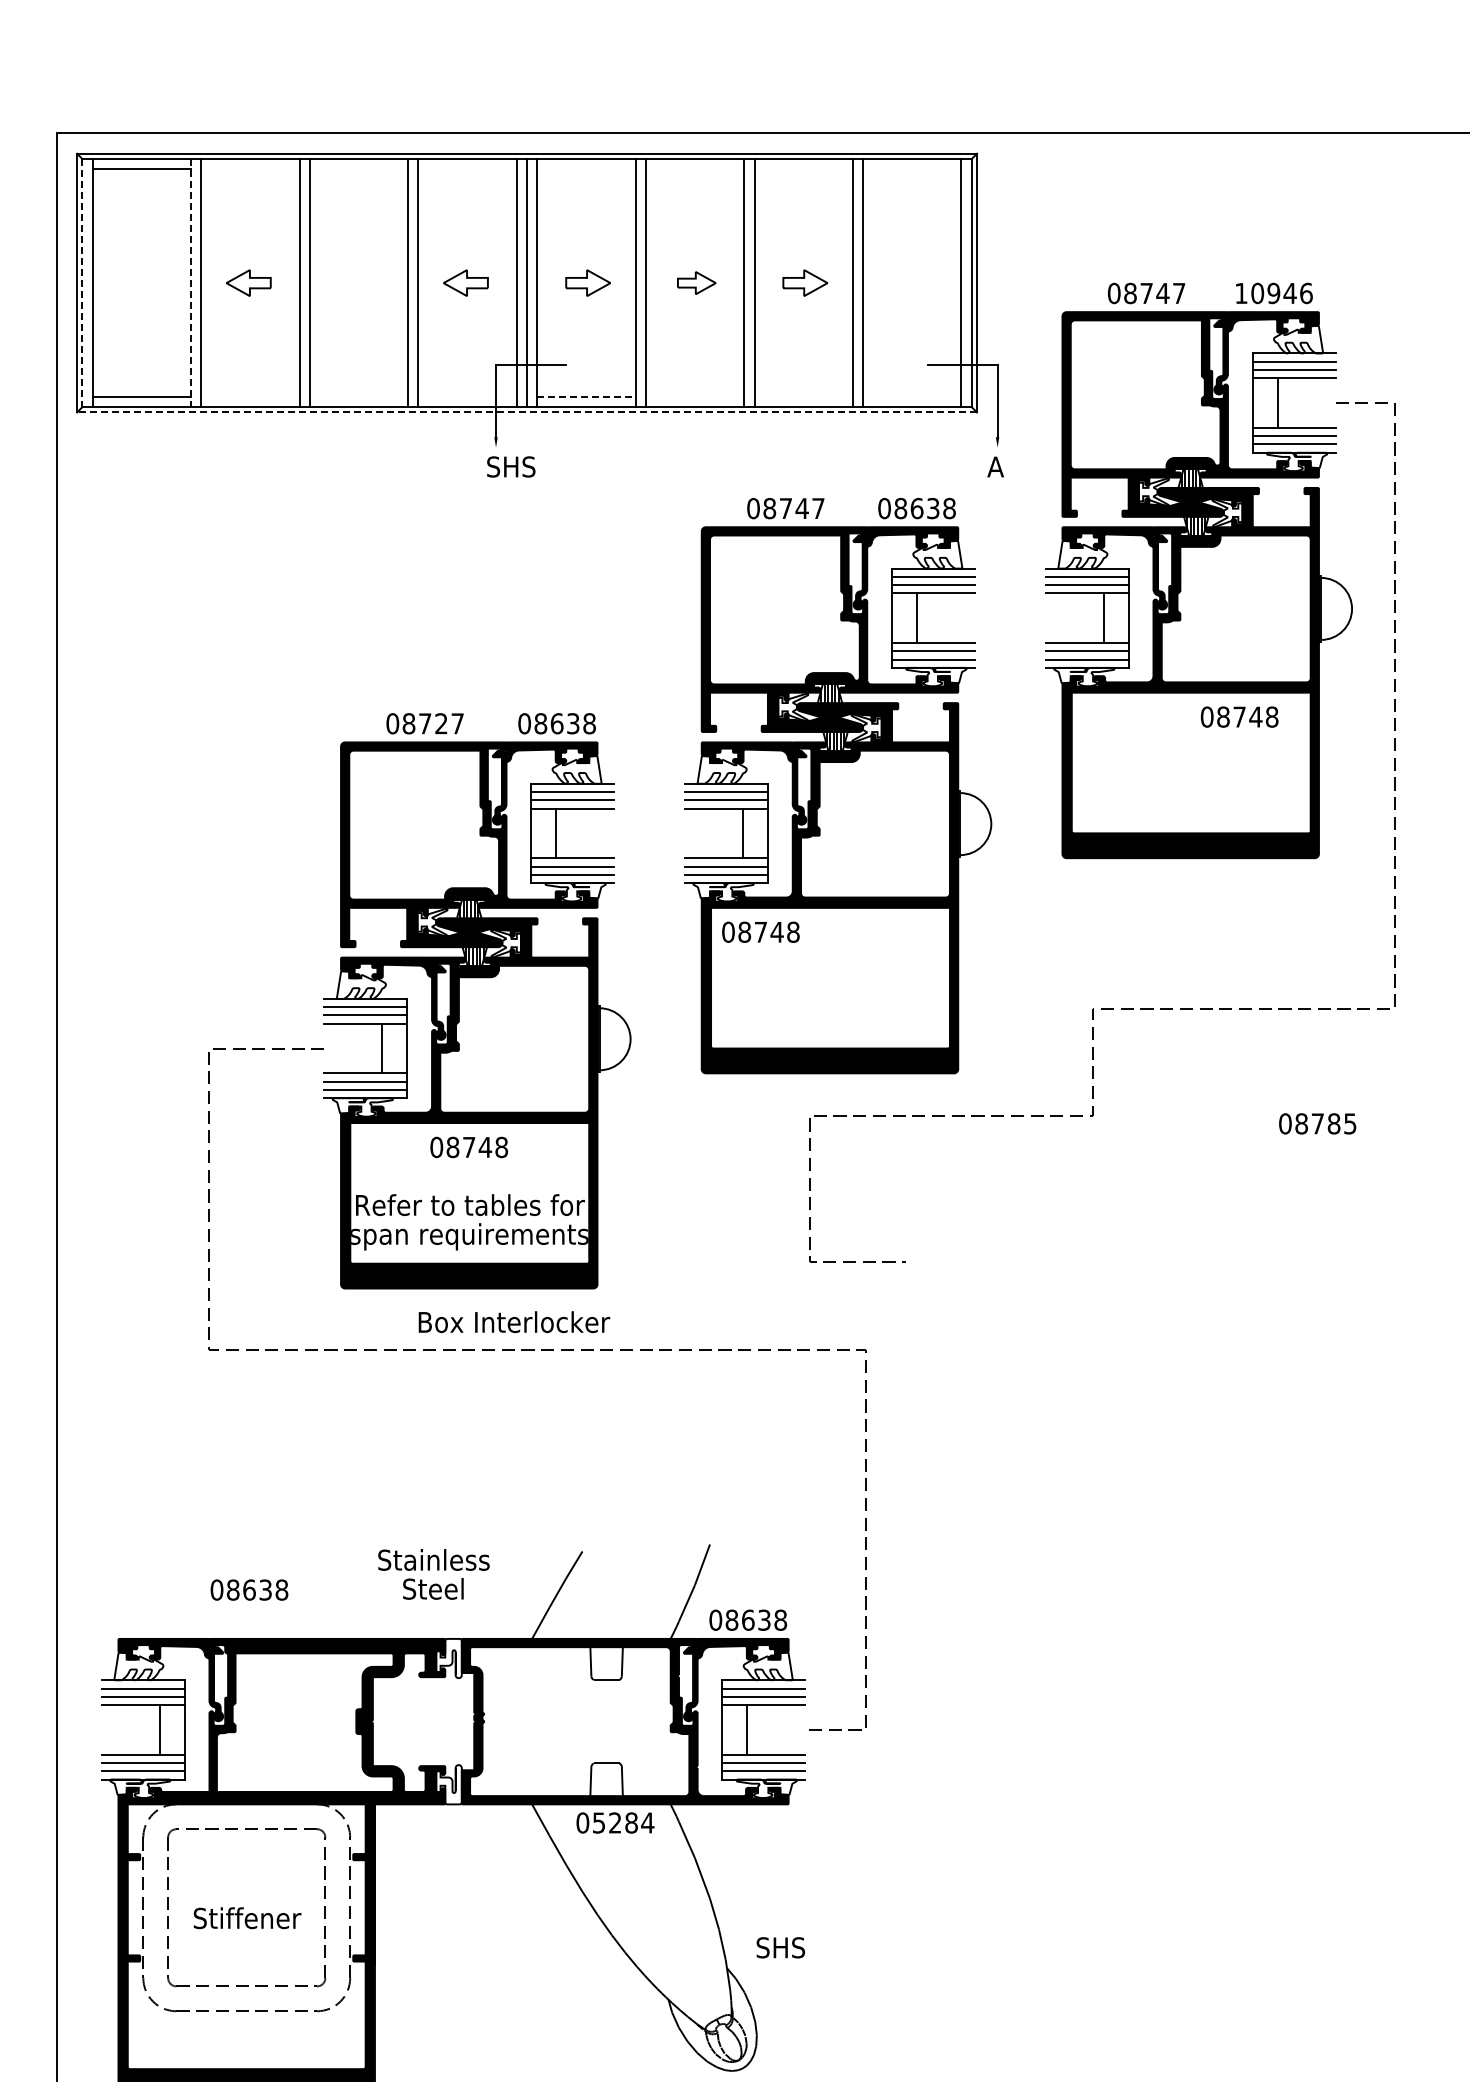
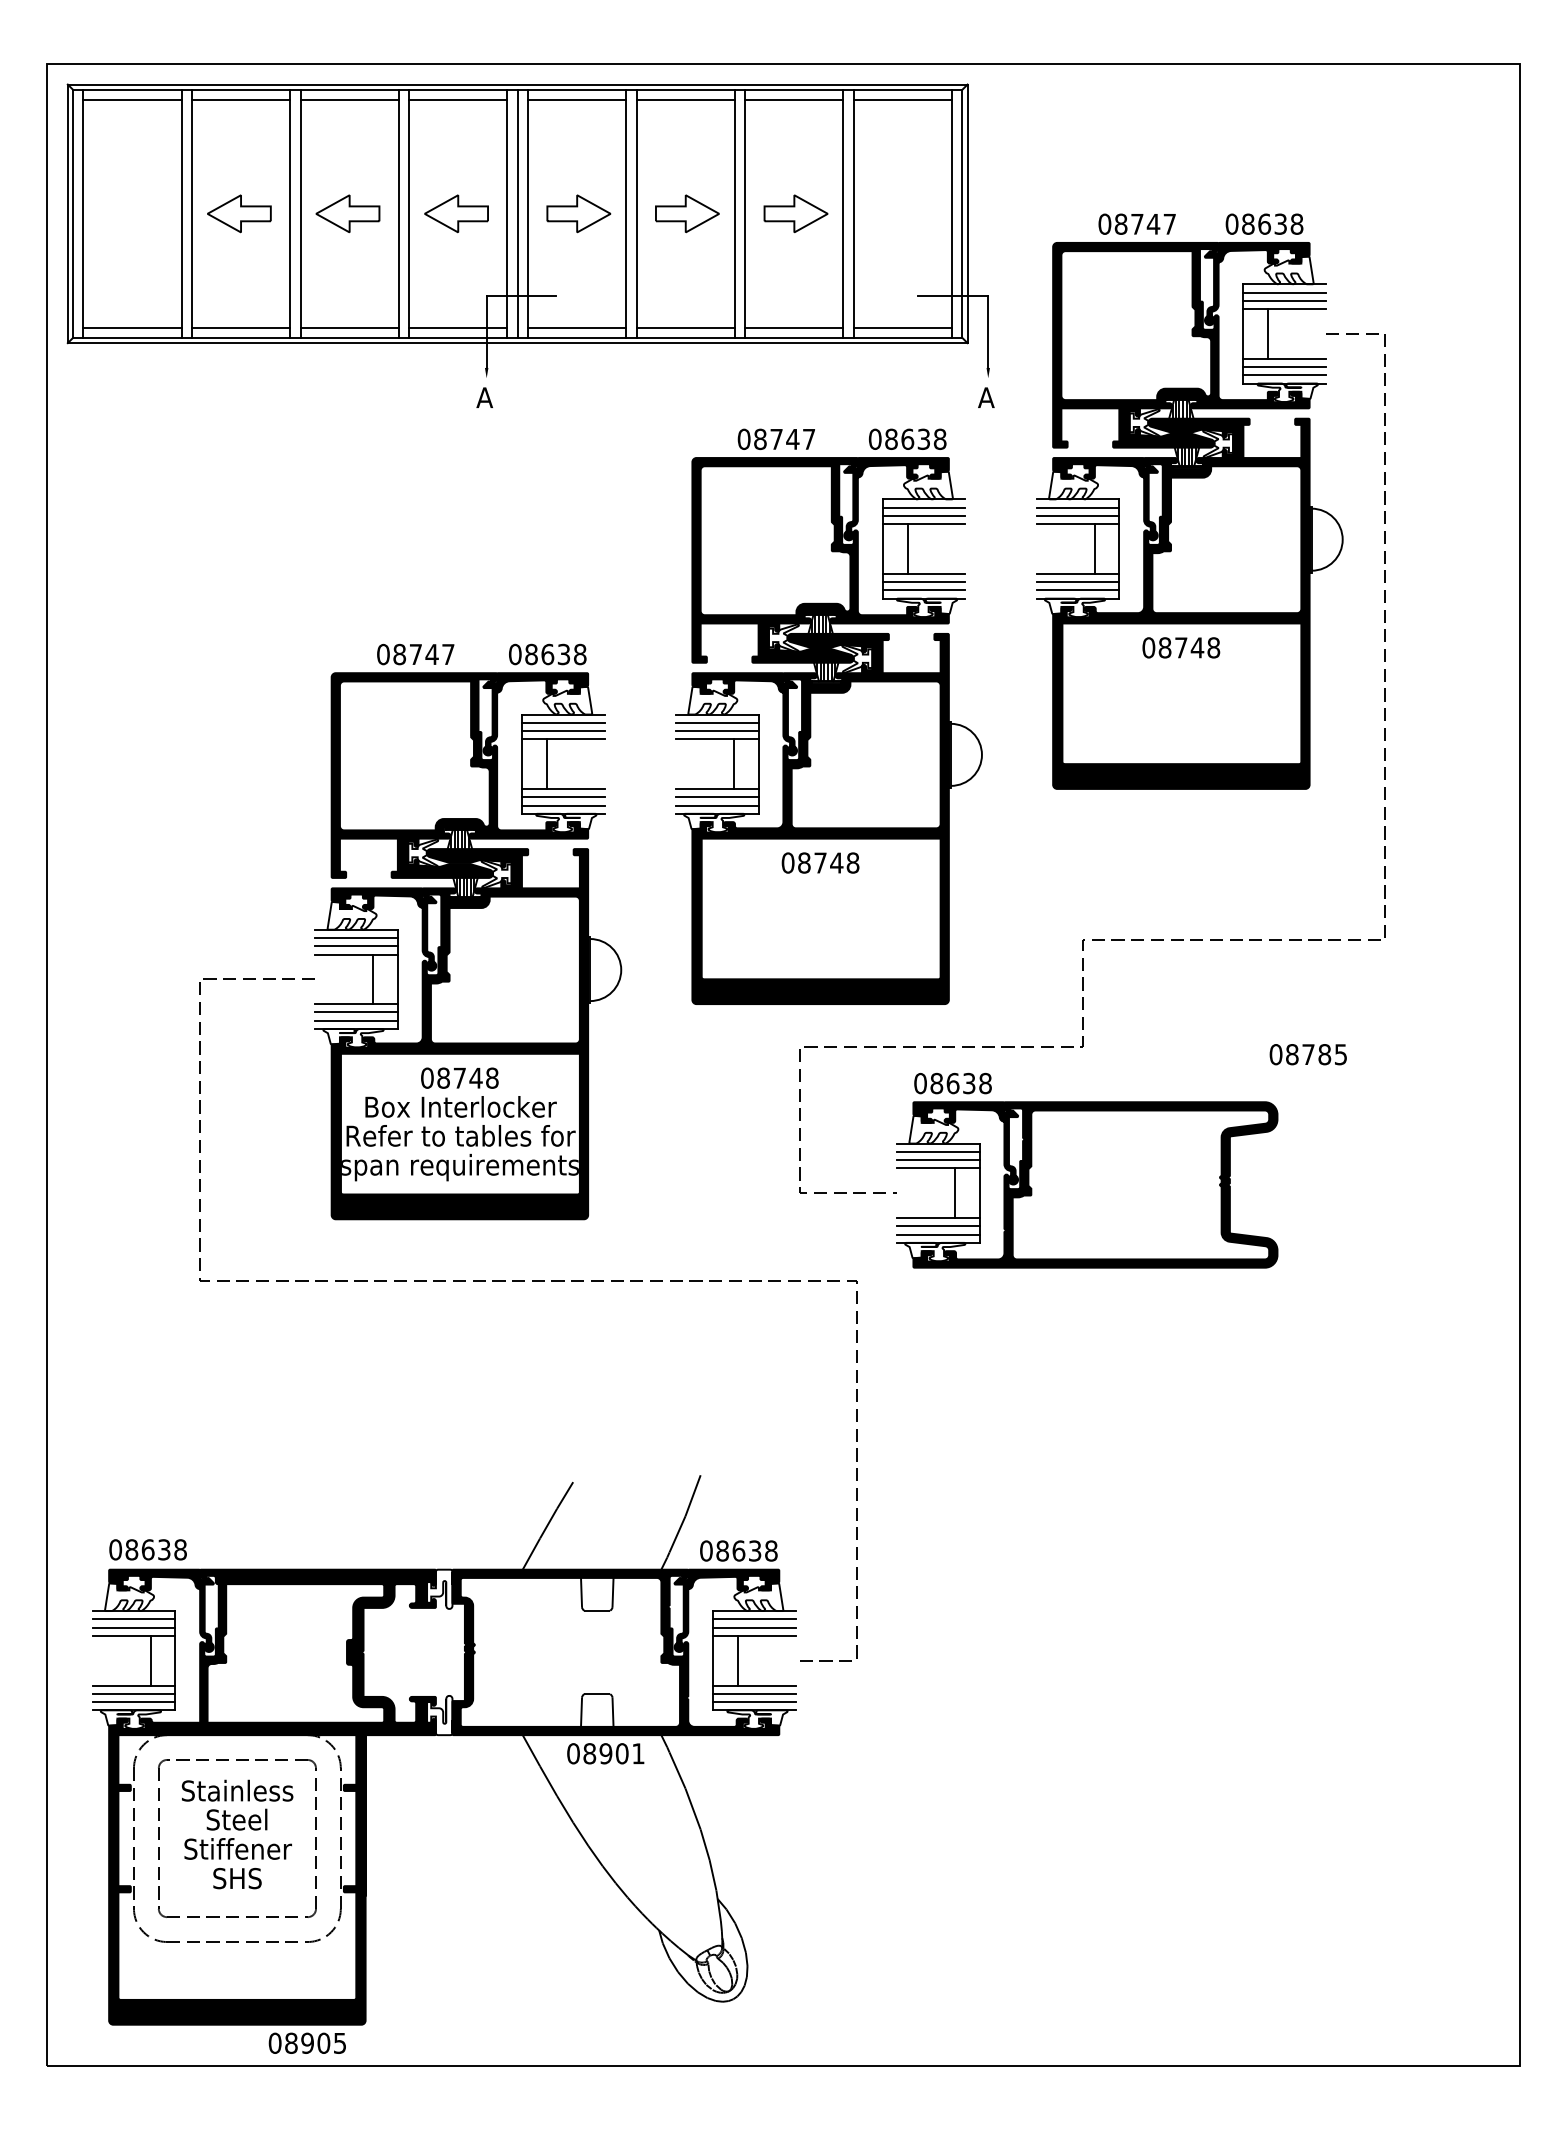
line: (249, 169) -> (240, 100), added
line: (358, 169) -> (349, 100), added
line: (467, 169) -> (458, 100), added
line: (586, 169) -> (577, 100), added
line: (694, 169) -> (685, 100), added
line: (803, 169) -> (794, 100), added
line: (911, 169) -> (902, 100), added
part: (248, 282) -> (239, 213), size x1.43
part: (356, 282) -> (347, 213), added
part: (465, 282) -> (456, 213), size x1.43
part: (587, 282) -> (578, 213), size x1.43
part: (696, 282) -> (687, 213), size x1.67
part: (804, 282) -> (795, 213), size x1.43
line: (82, 283) -> (73, 214), dashed -> solid
line: (190, 283) -> (181, 214), dashed -> solid
text: (1273, 292) -> (1264, 223), 10946 -> 08638
line: (249, 396) -> (240, 327), added
line: (358, 396) -> (349, 327), added
line: (467, 396) -> (458, 327), added
line: (586, 396) -> (577, 327), dashed -> solid
line: (694, 396) -> (685, 327), added
line: (803, 396) -> (794, 327), added
line: (911, 396) -> (902, 327), added
line: (526, 412) -> (517, 343), dashed -> solid
text: (510, 466) -> (501, 397), SHS -> A
text: (1239, 716) -> (1181, 647), moved
text: (440, 722) -> (431, 653), 08727 -> 08747
text: (760, 931) -> (820, 862), moved
part: (1096, 1239) -> (1087, 1170), added
text: (513, 1321) -> (460, 1106), moved
text: (433, 1573) -> (237, 1804), moved
text: (248, 1589) -> (147, 1549), moved
text: (623, 1822) -> (614, 1753), 05284 -> 08901
text: (780, 1947) -> (237, 1878), moved

